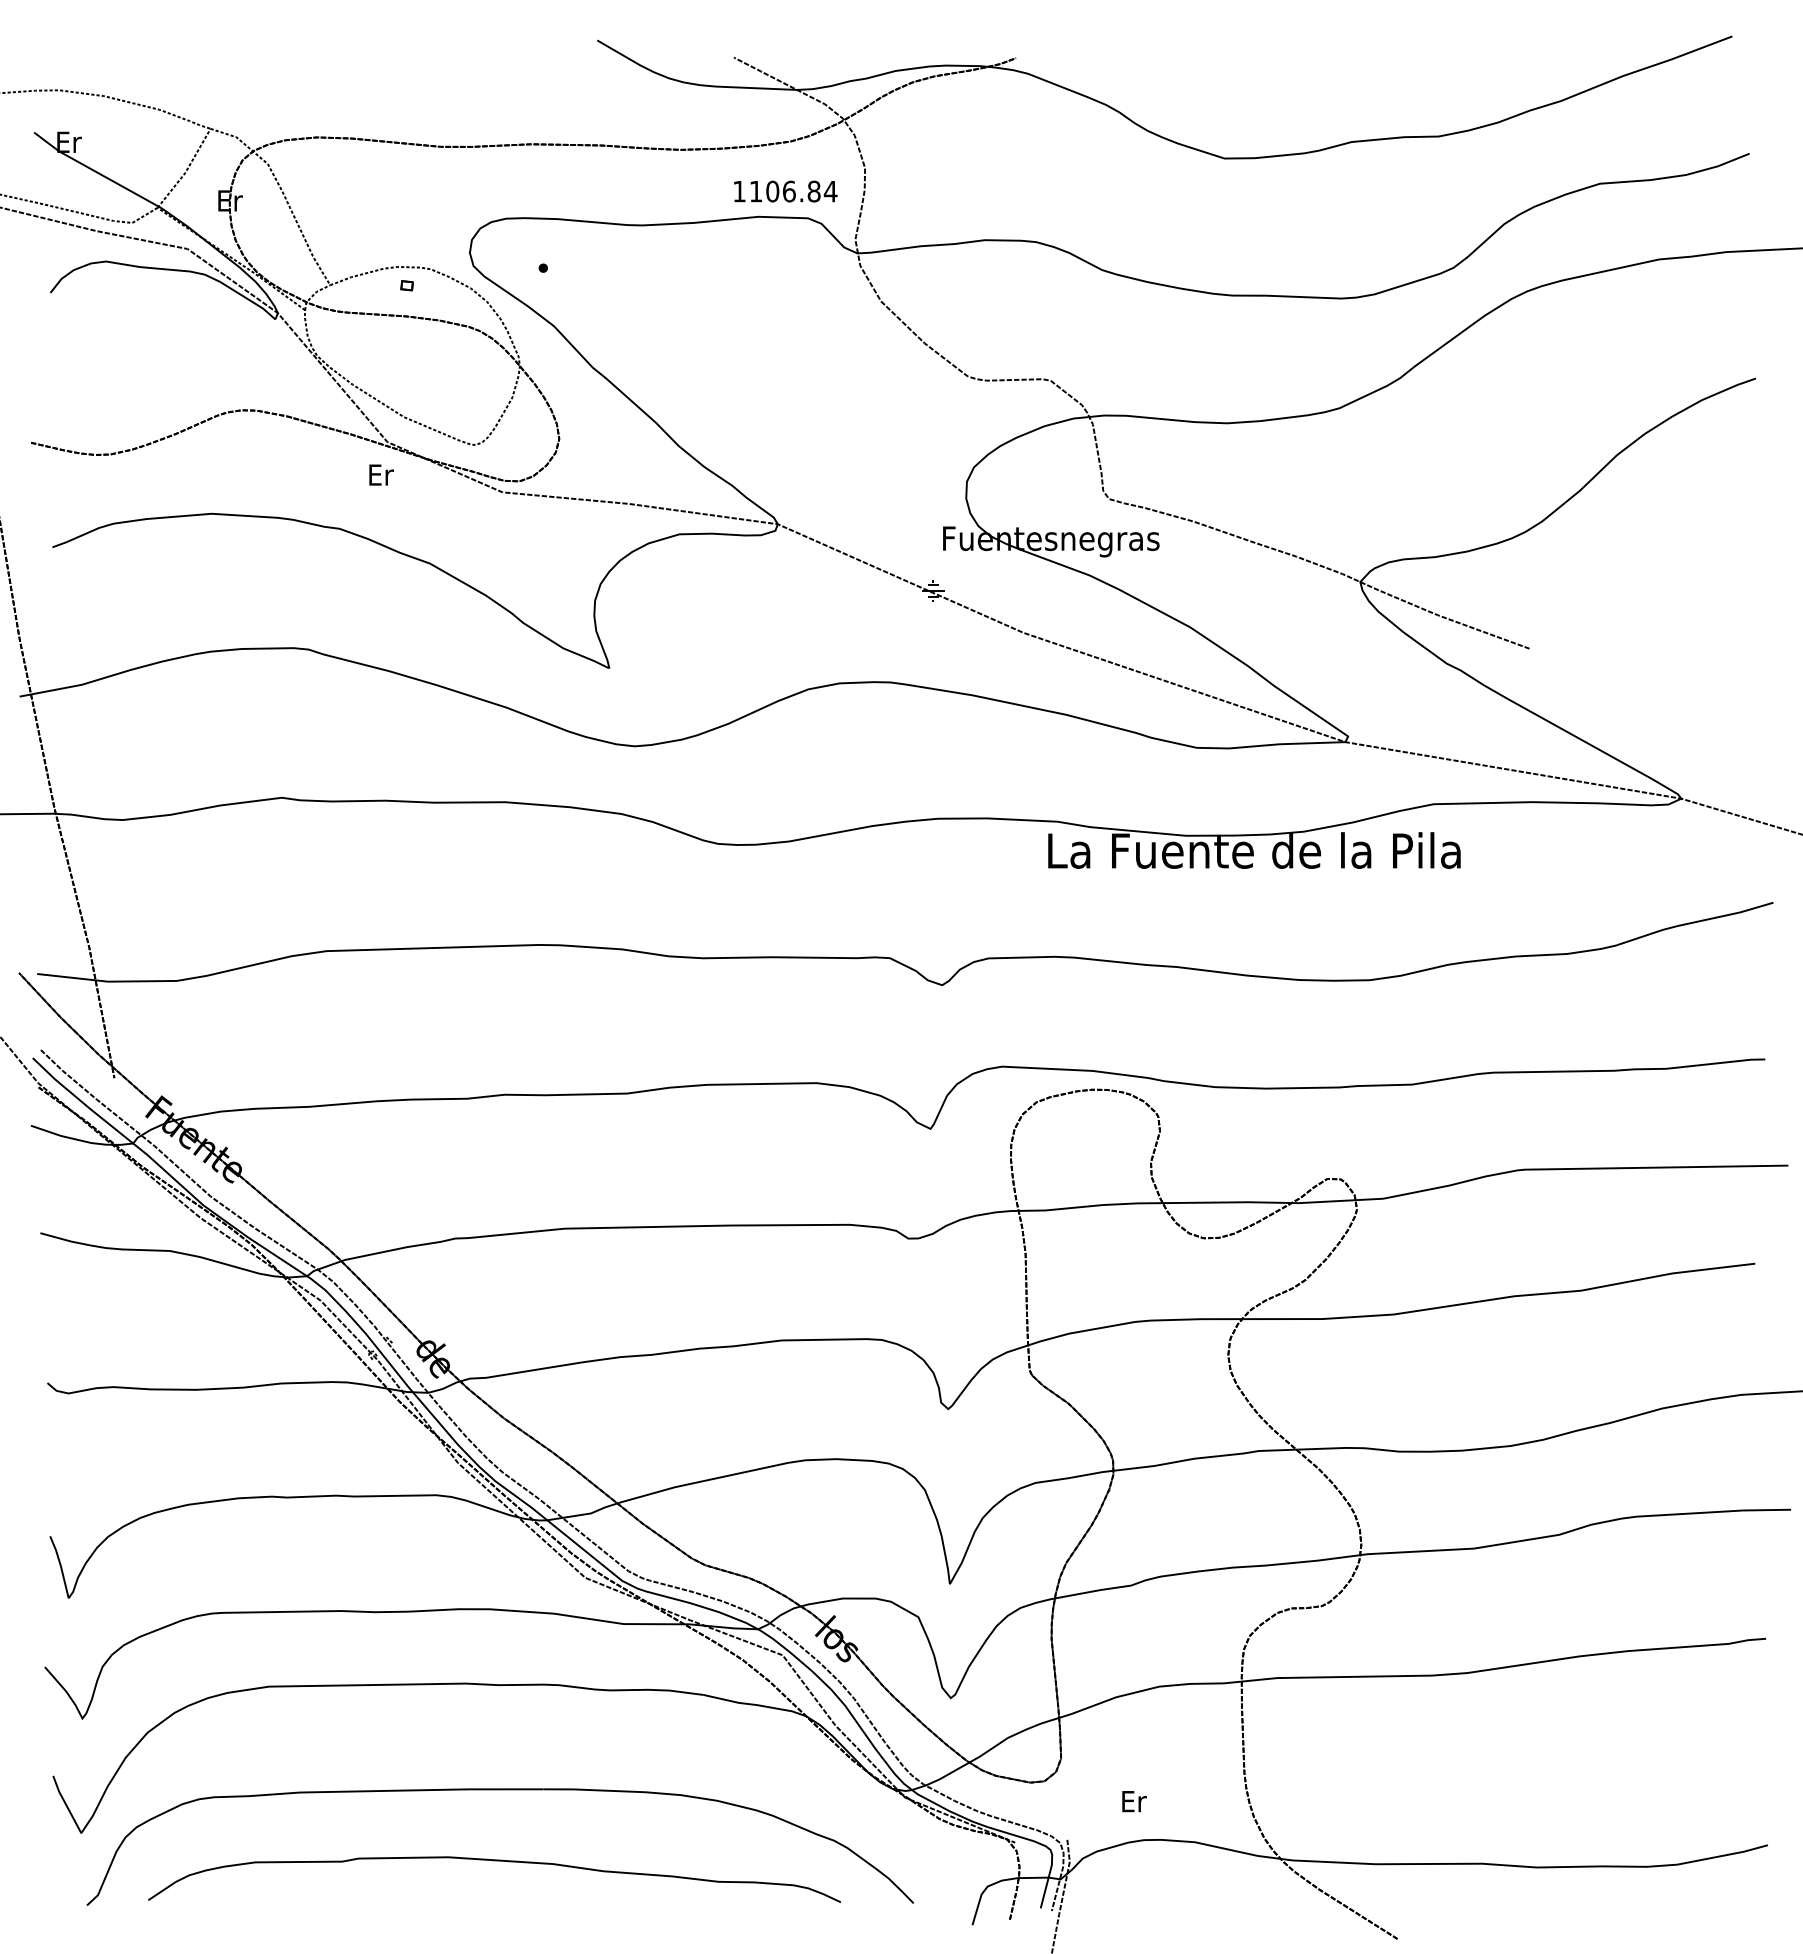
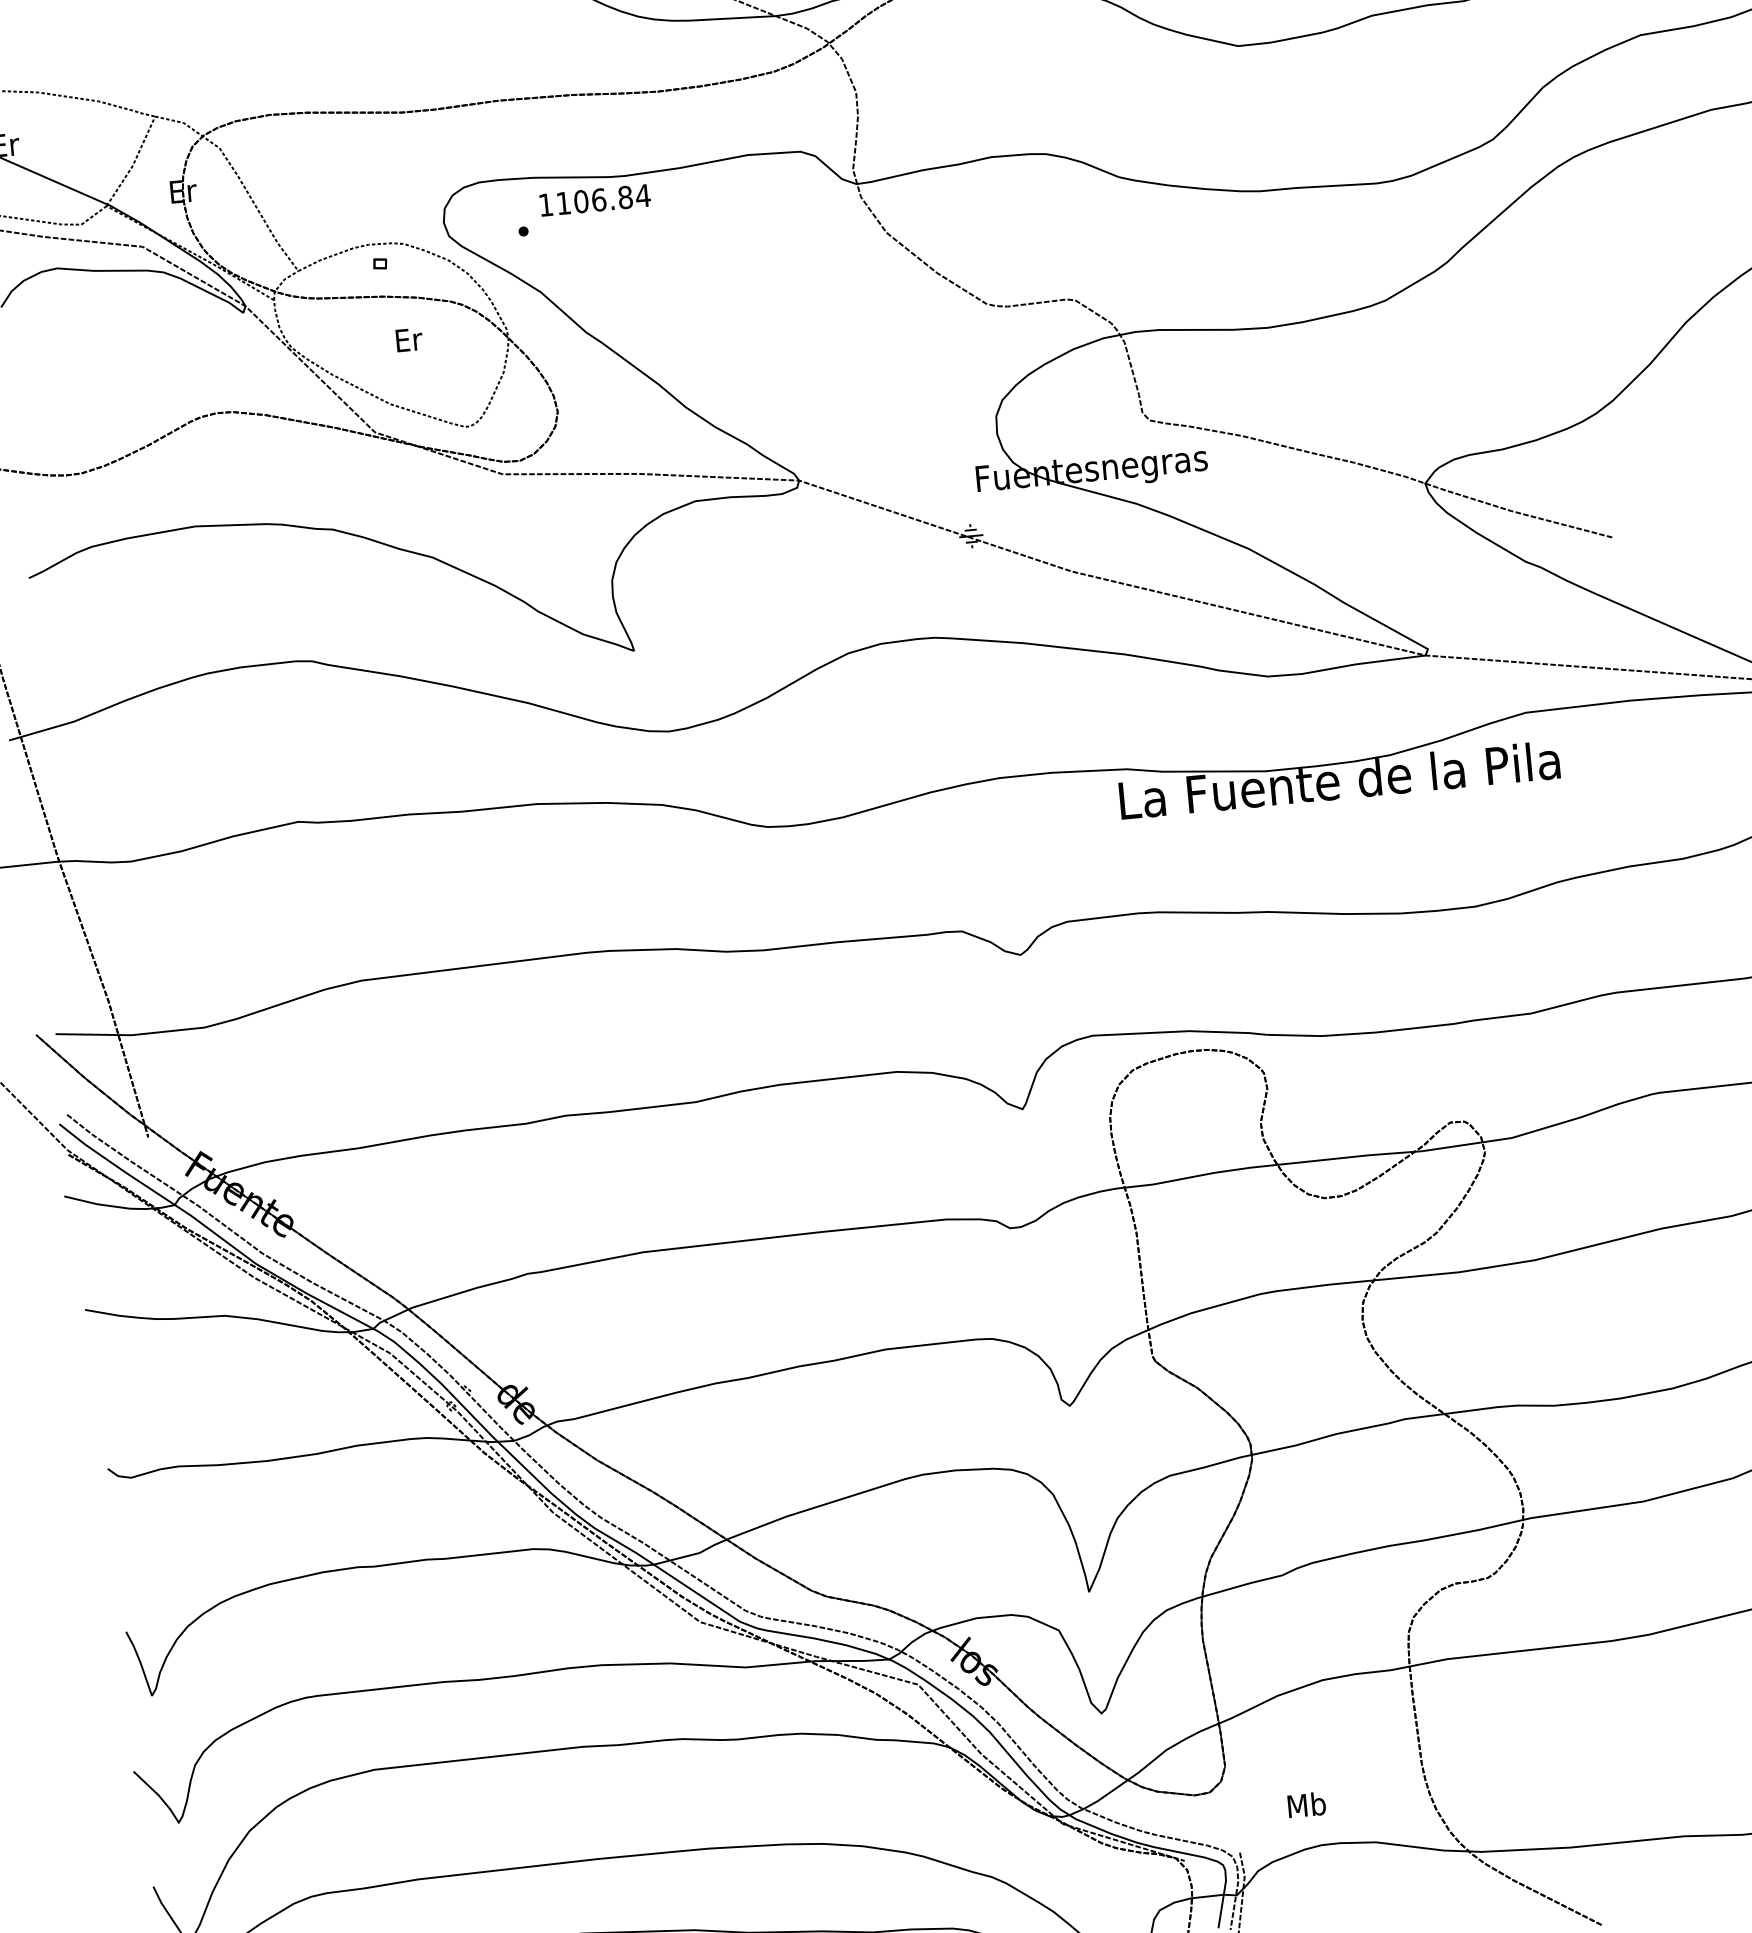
text: (785, 191) -> (594, 200), moved
text: (381, 474) -> (409, 339), moved
text: (1133, 1801) -> (1306, 1805), Er -> Mb

